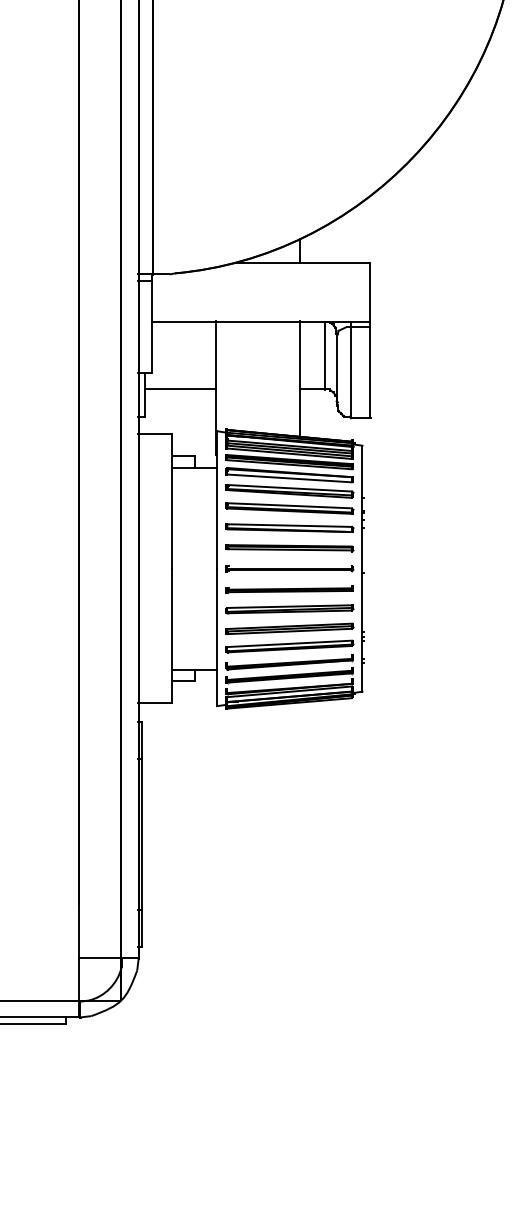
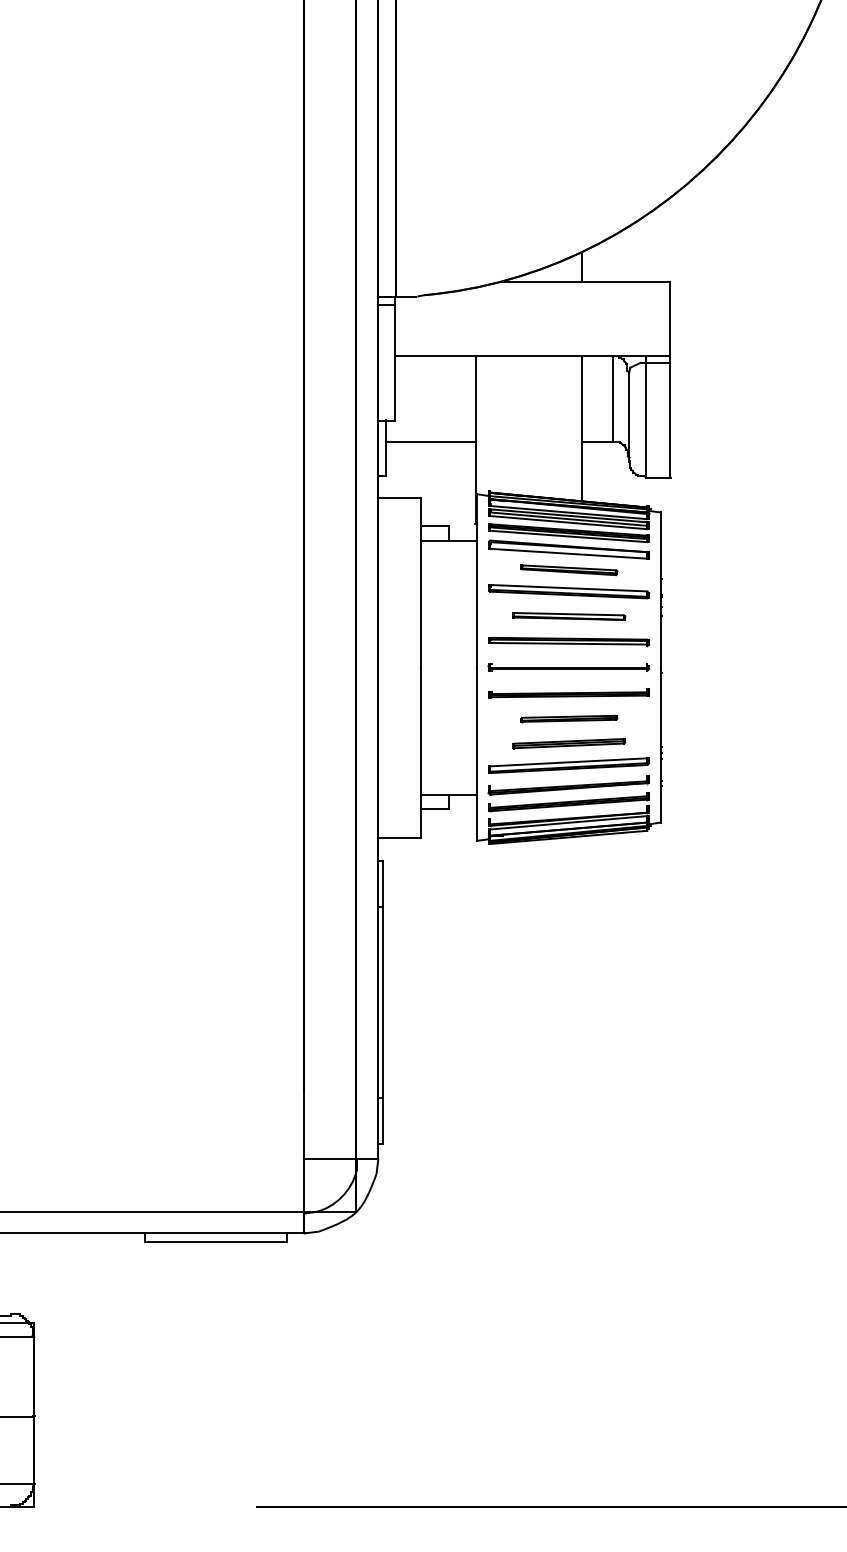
part: (290, 491) -> (569, 570), size x0.6
part: (290, 528) -> (569, 616), size x0.7
part: (290, 609) -> (569, 718), size x0.6
part: (290, 628) -> (569, 743), size x0.7

